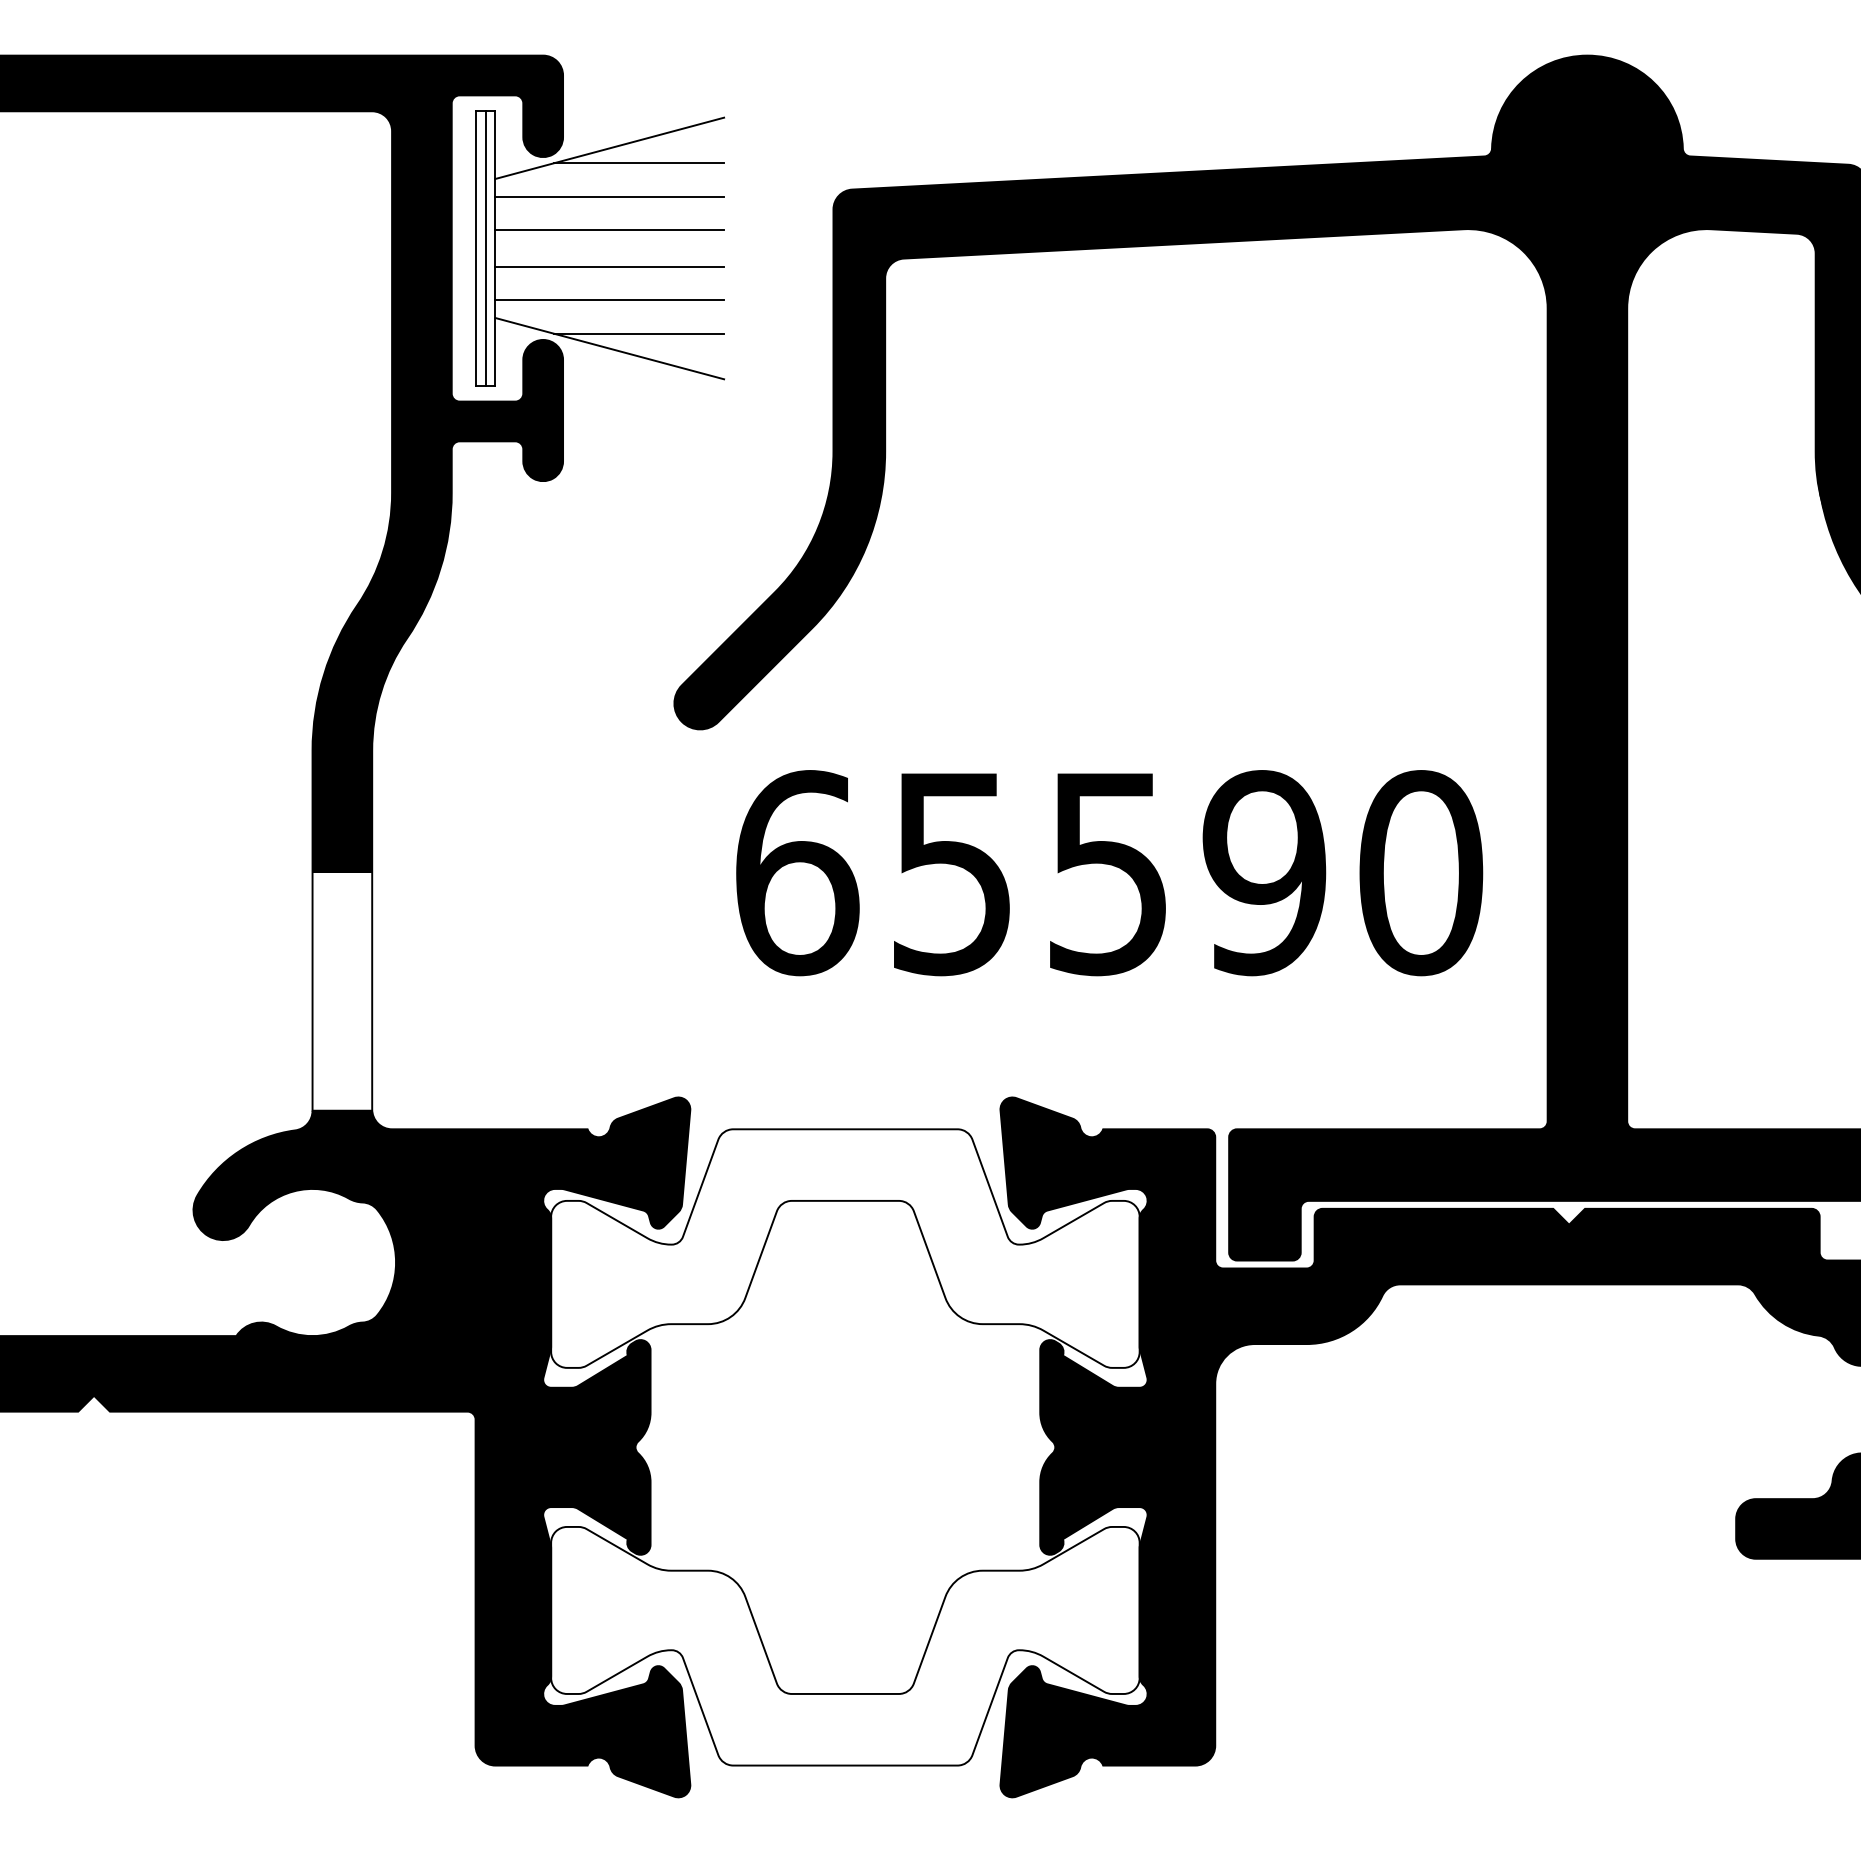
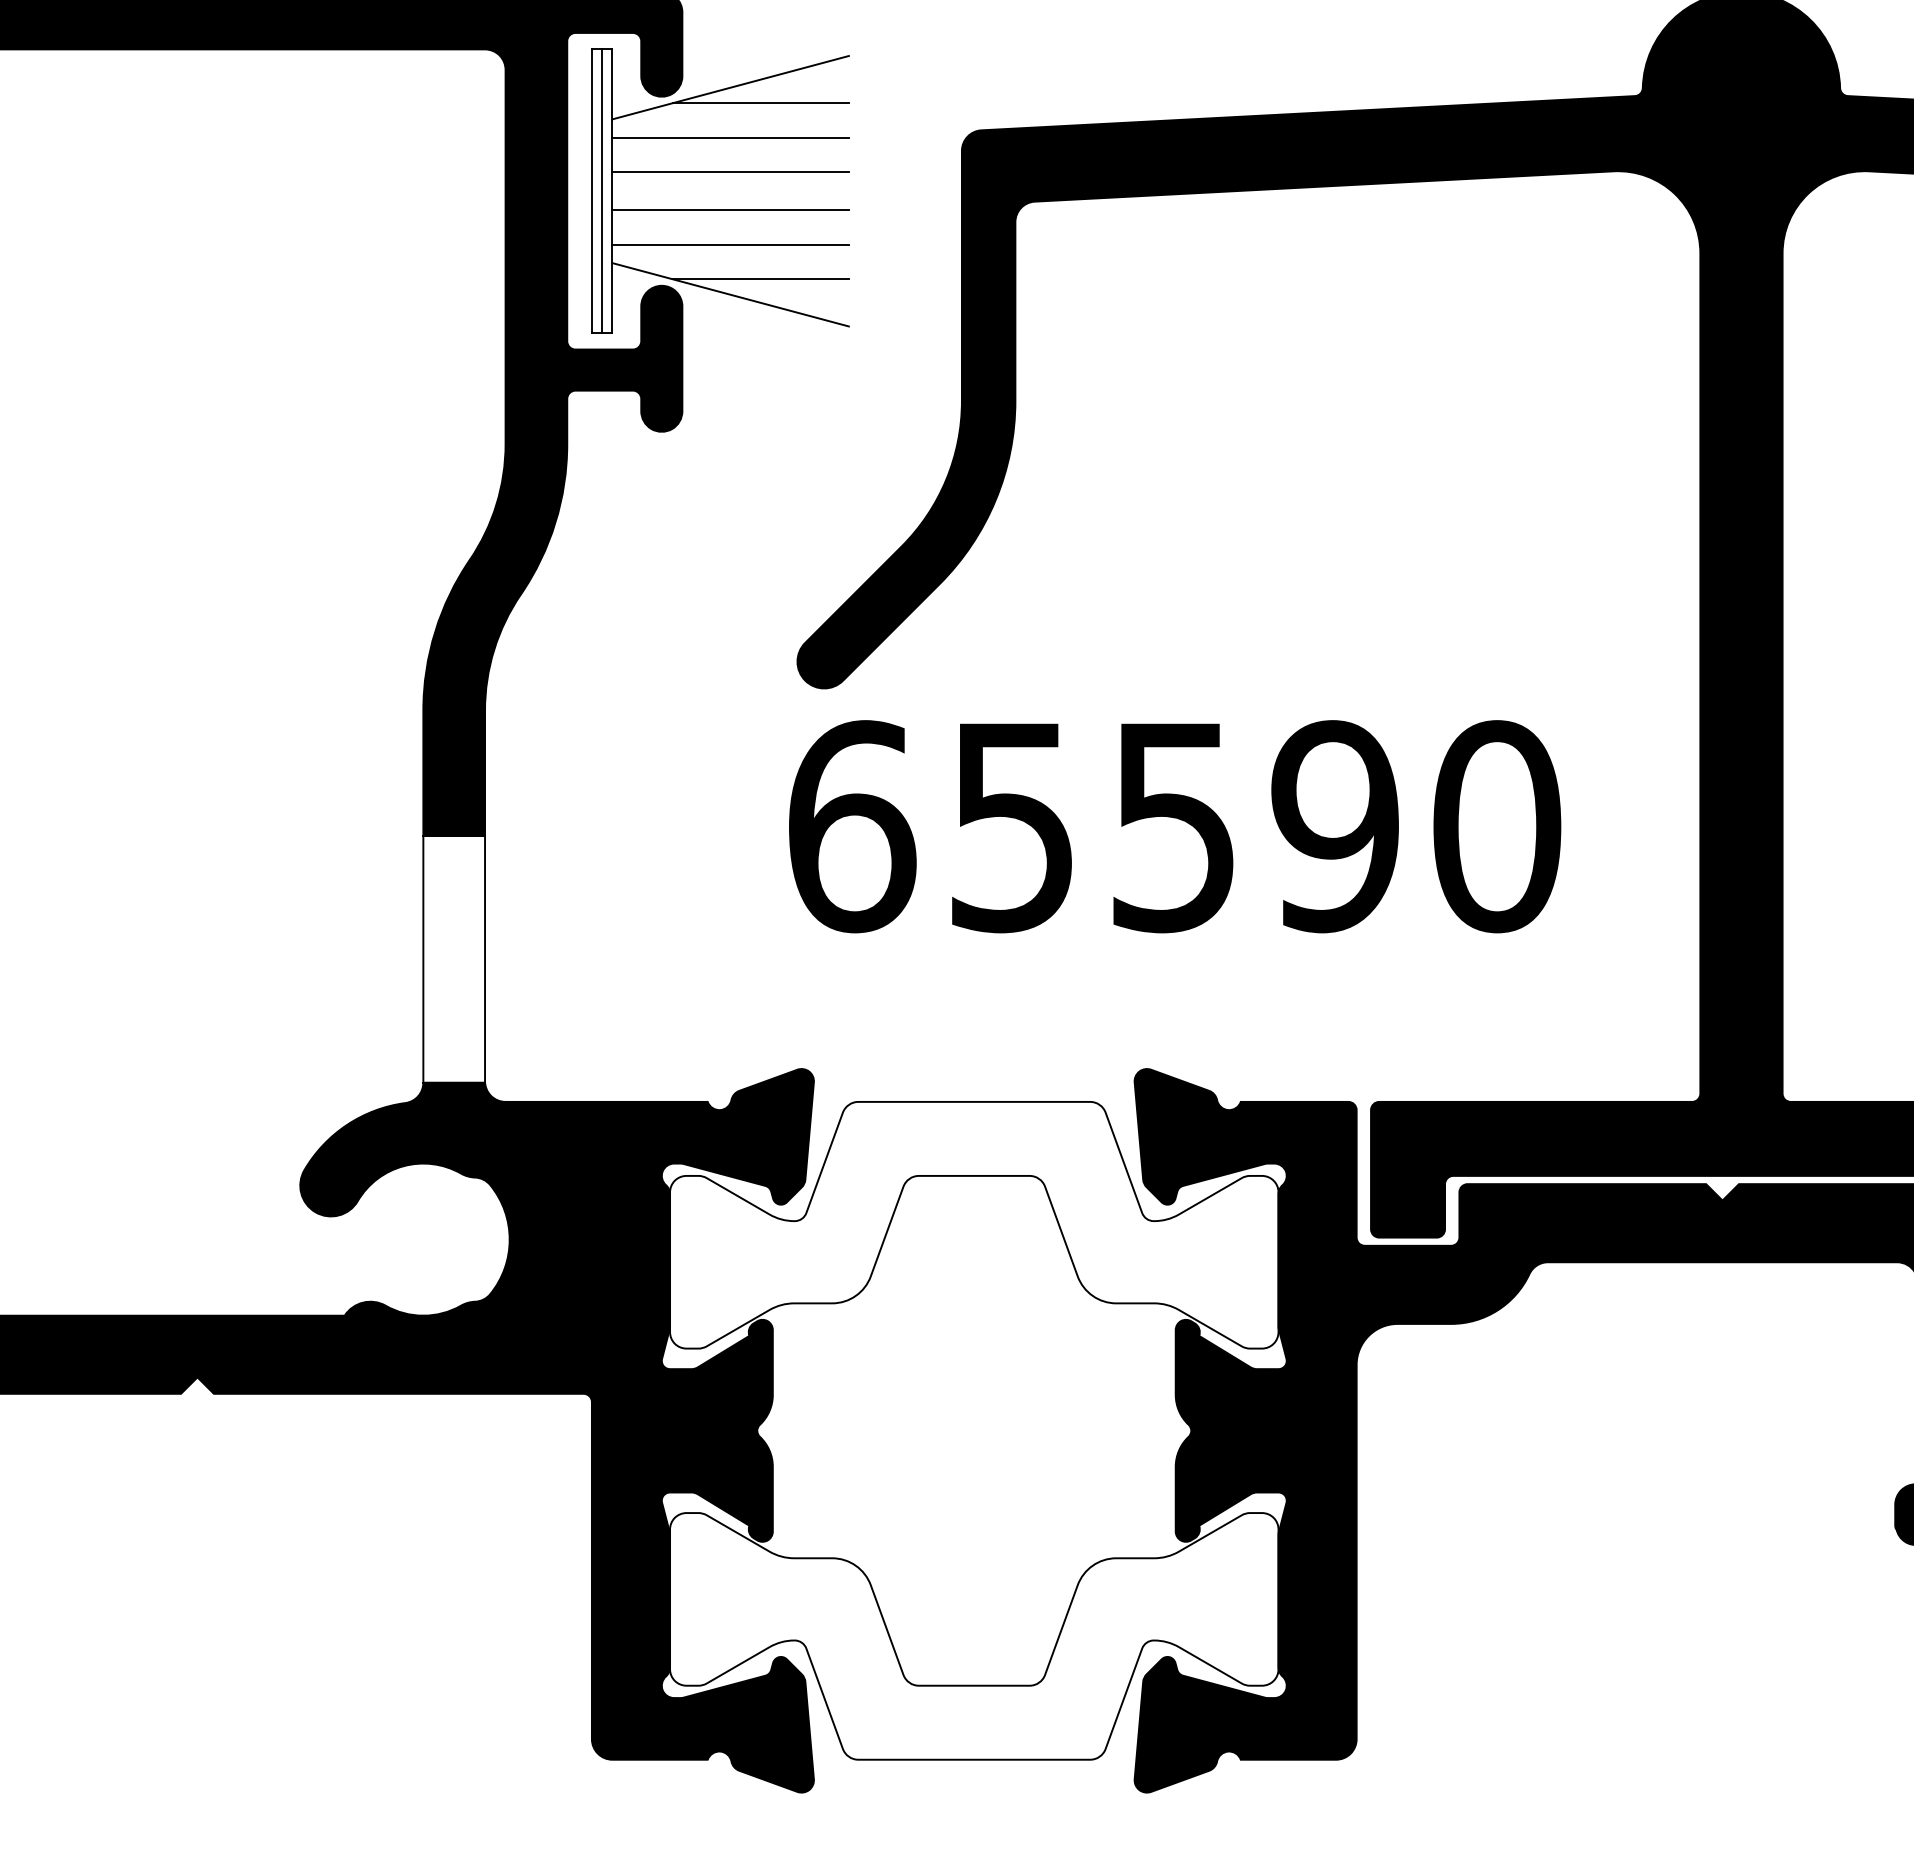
text: (1109, 873) -> (1174, 827), moved

